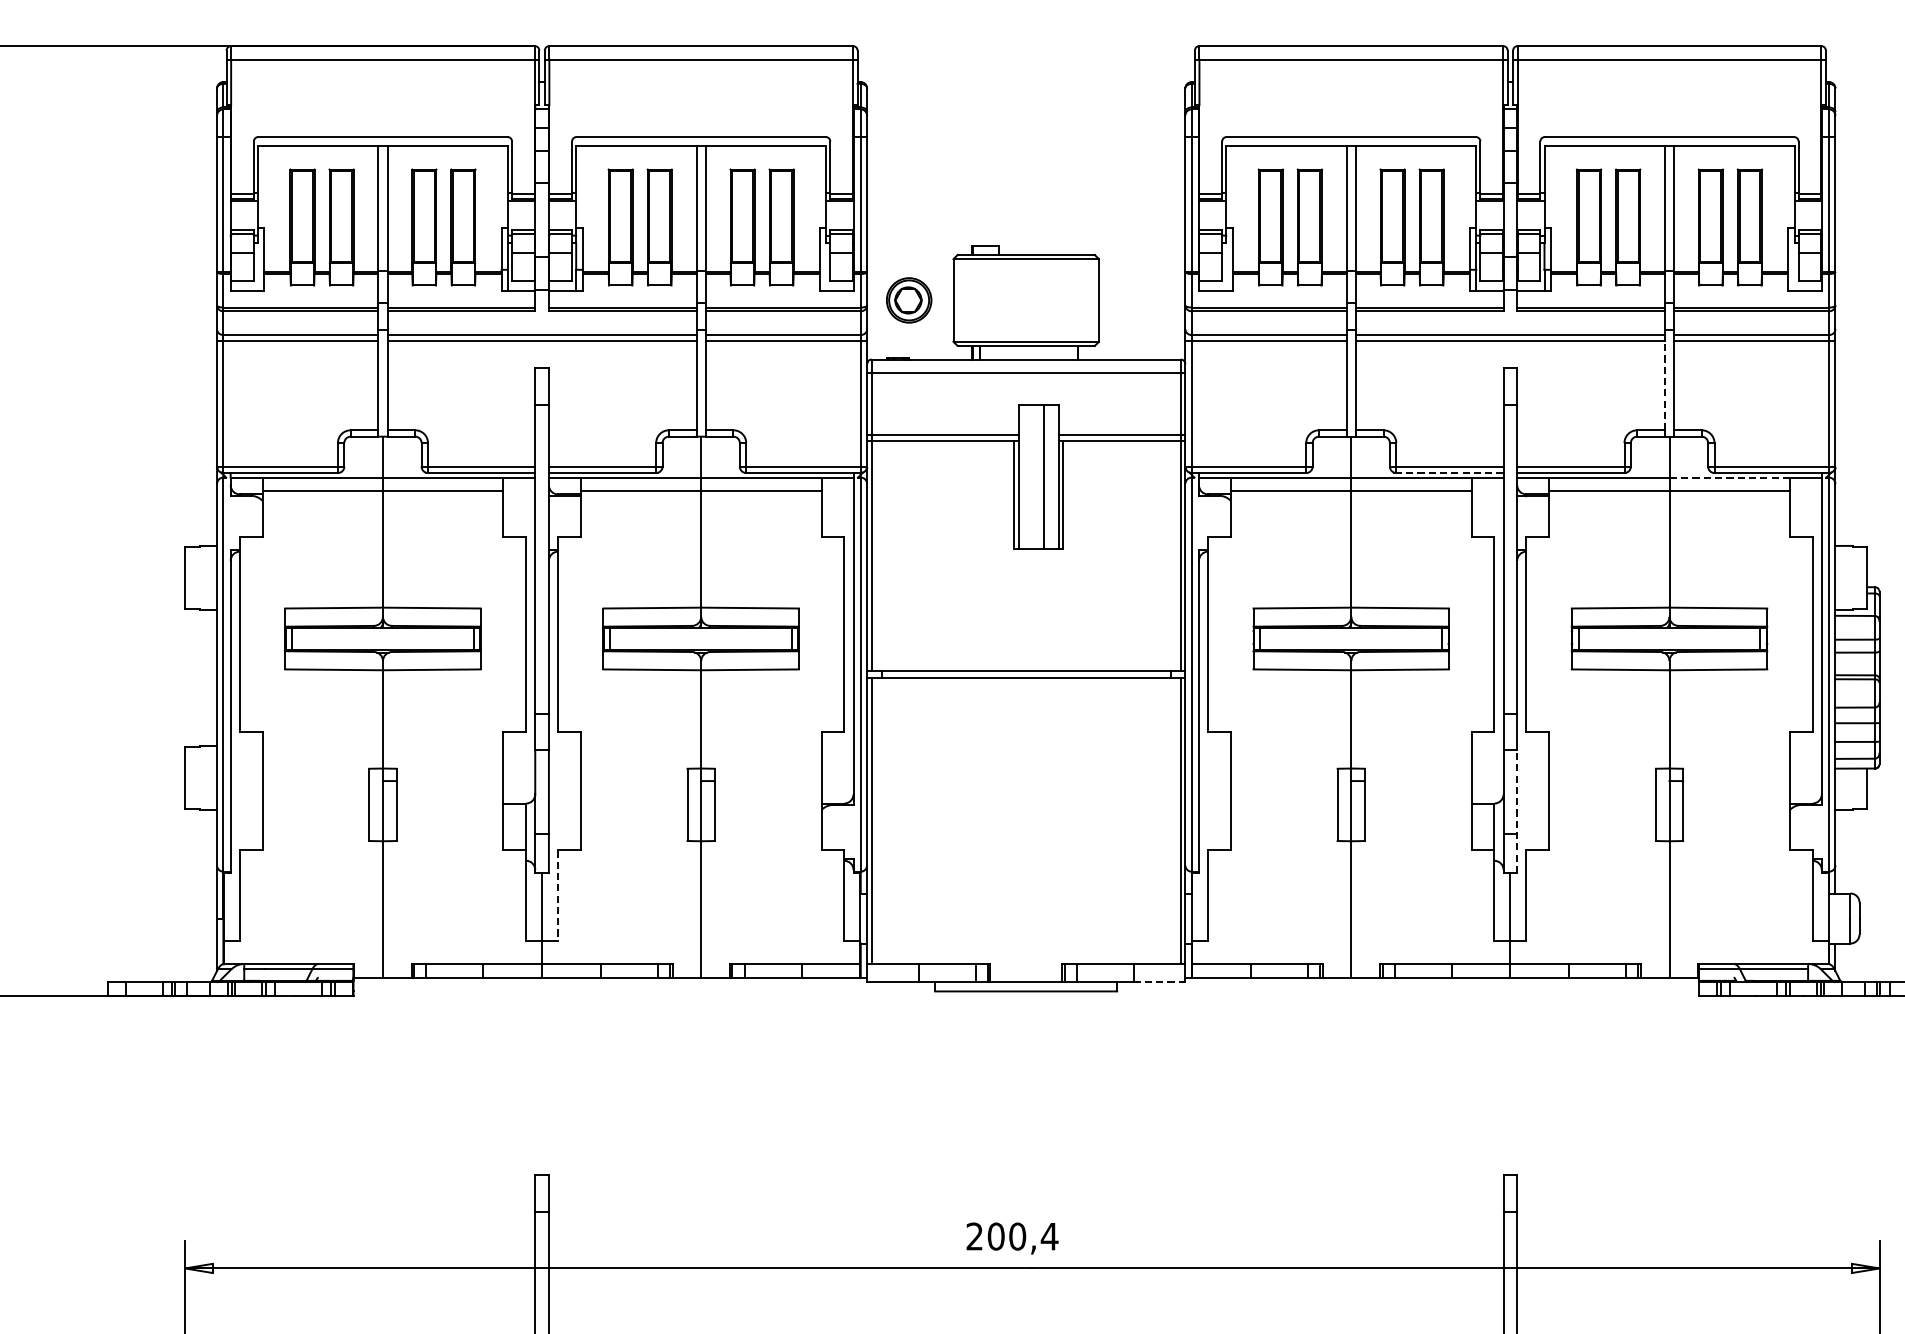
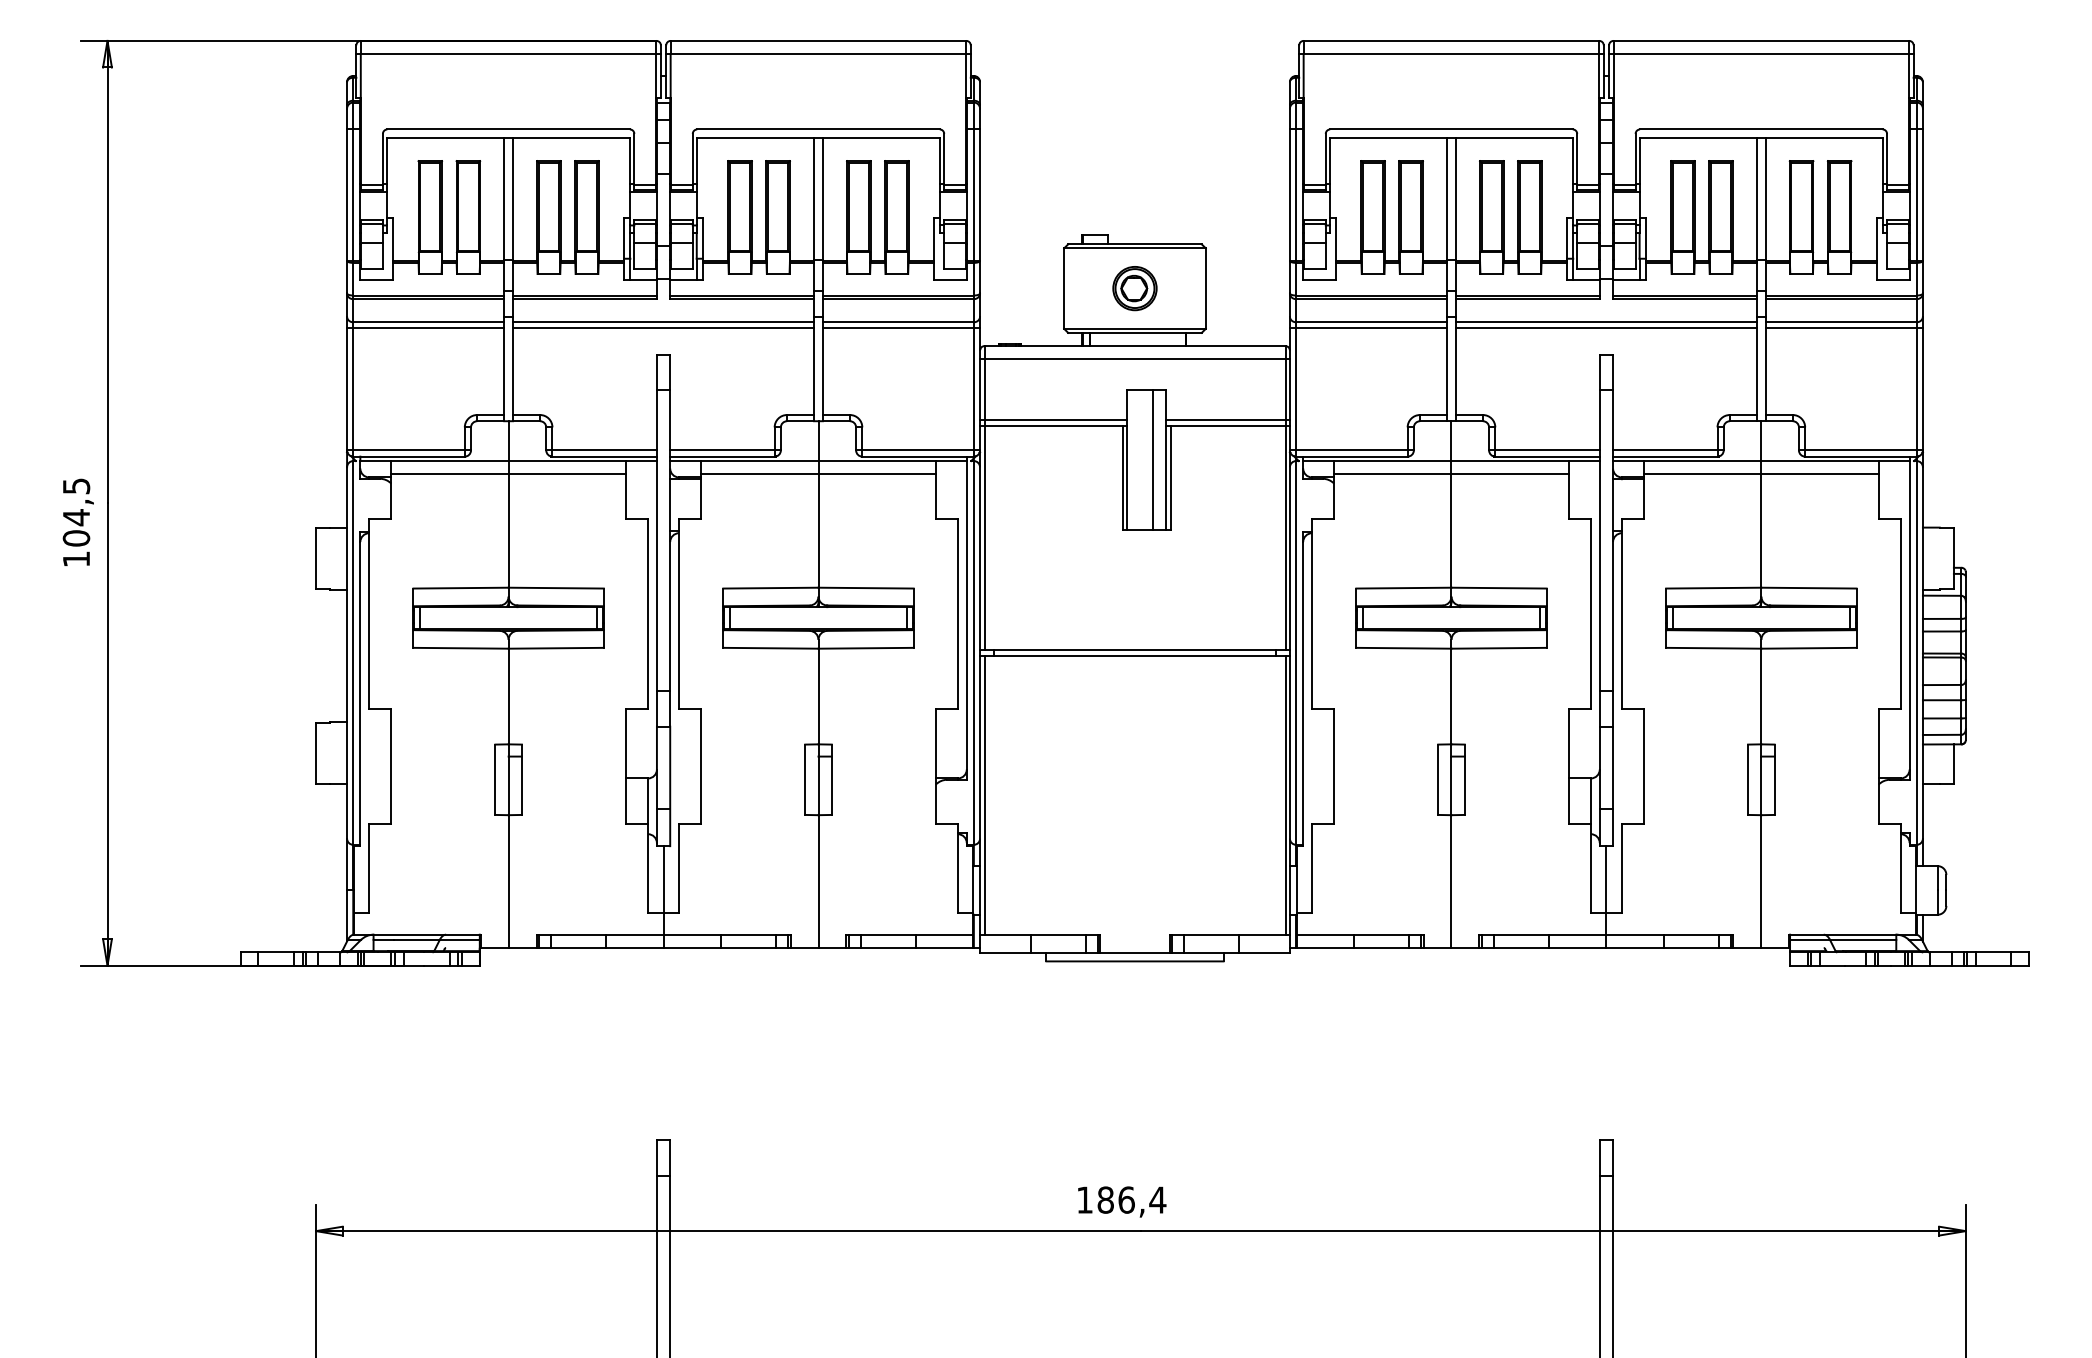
part: (908, 300) -> (1134, 288), moved
line: (1664, 385) -> (1756, 371), dashed -> solid
line: (1449, 472) -> (1547, 456), dashed -> solid
line: (1730, 478) -> (1820, 461), dashed -> solid
line: (1517, 811) -> (1613, 786), dashed -> solid
line: (558, 896) -> (679, 868), dashed -> solid
line: (1160, 982) -> (1265, 952), dashed -> solid
text: (995, 1235) -> (1105, 1199), 200,4 -> 186,4

